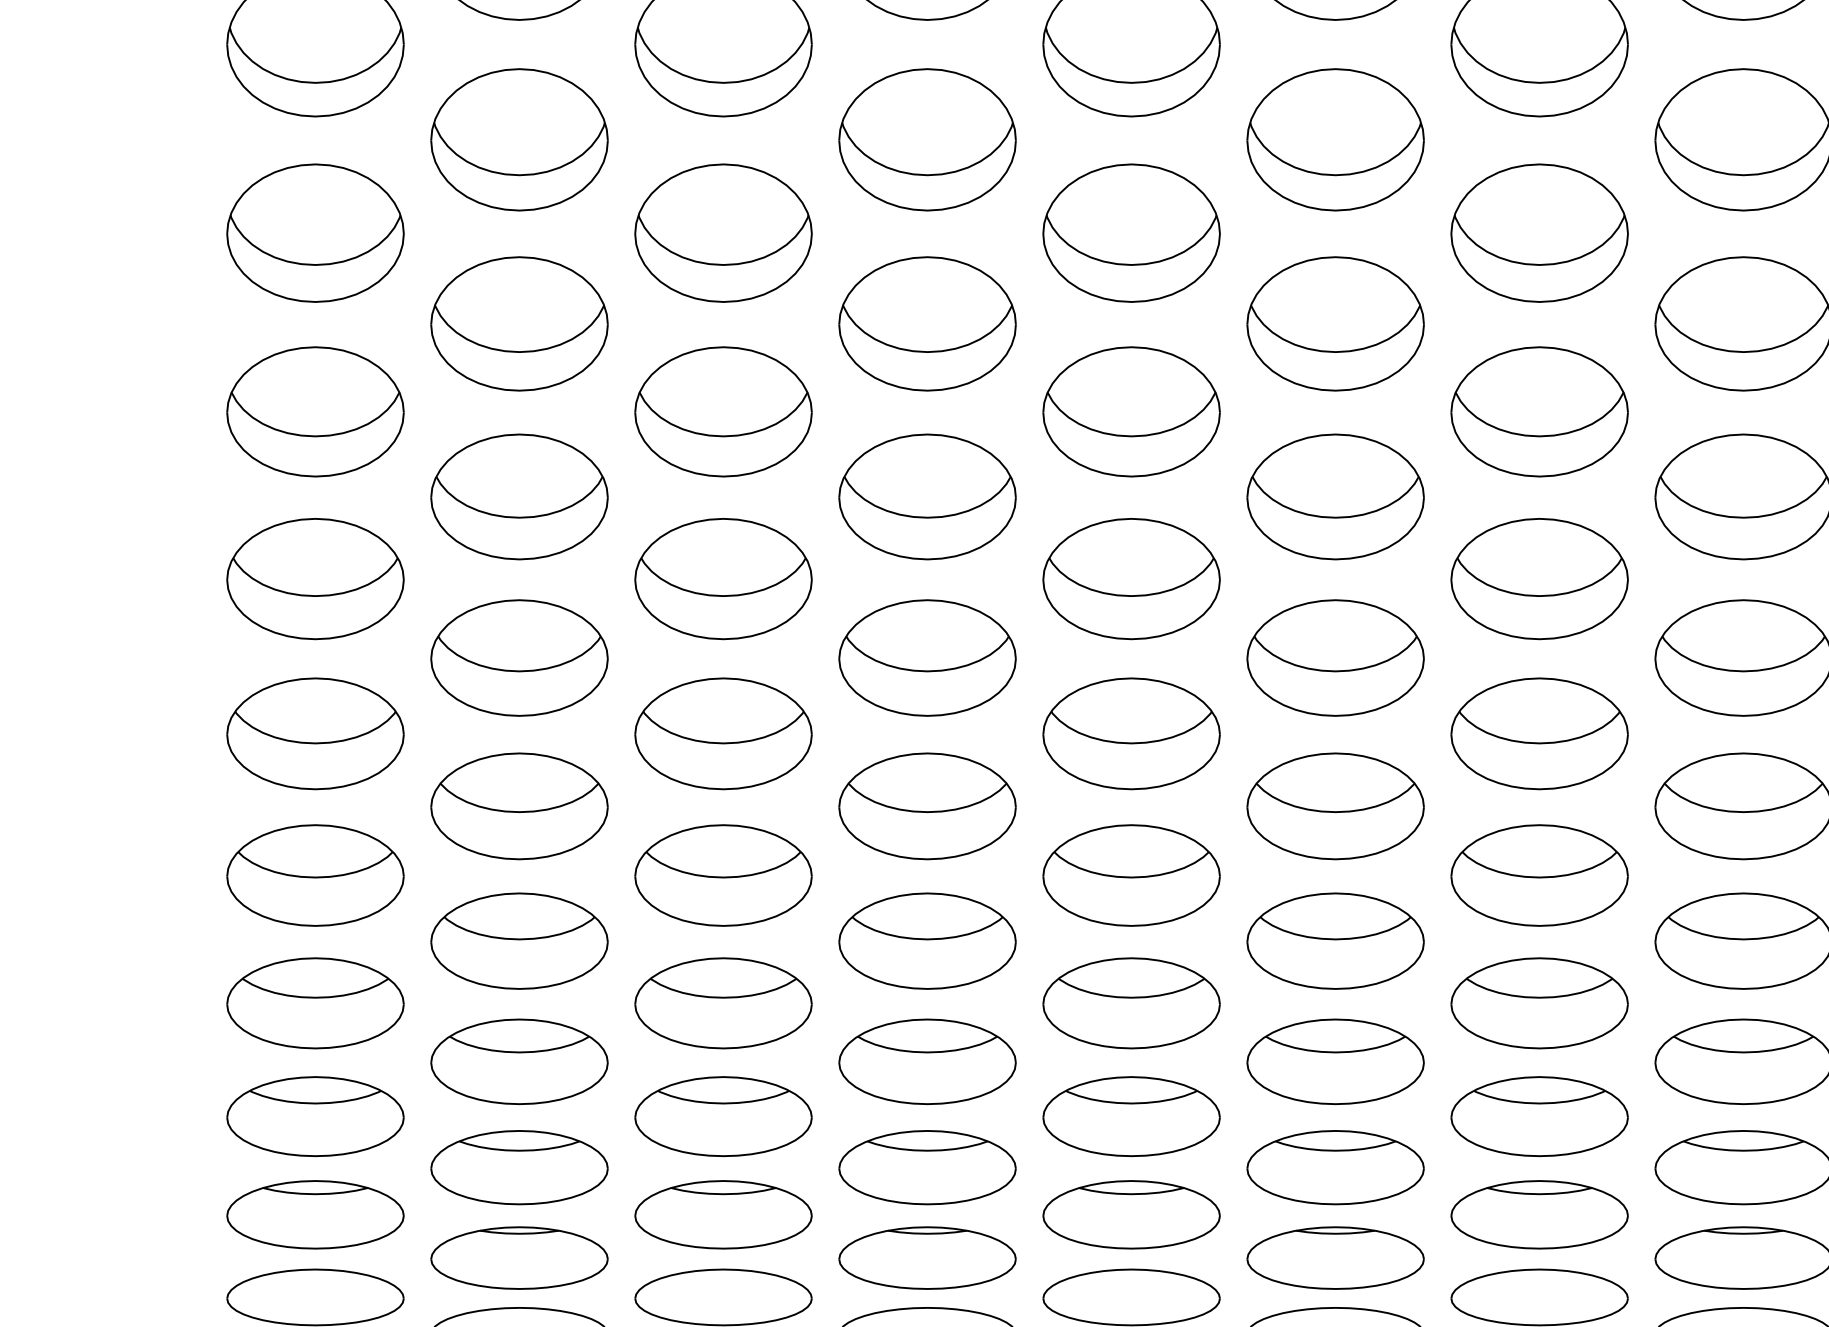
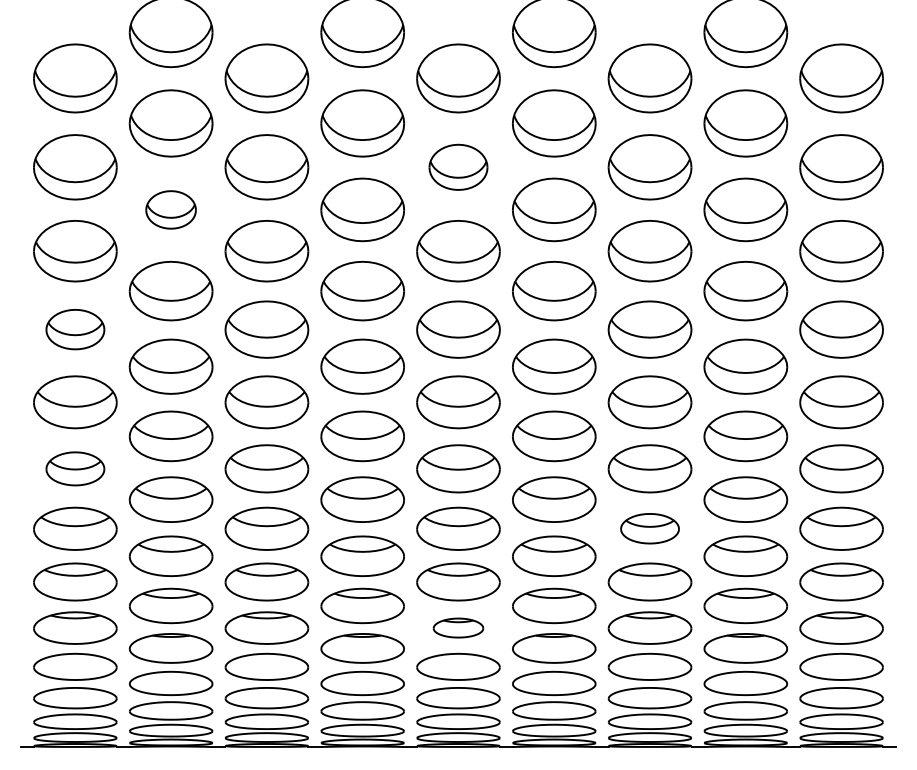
part: (1131, 233) -> (458, 167), size x0.7
part: (518, 323) -> (170, 209), size x0.6
part: (315, 578) -> (75, 329), size x0.7
part: (315, 874) -> (75, 468), size x0.7
part: (1538, 1002) -> (649, 528), size x0.7
part: (1131, 1213) -> (458, 627), size x0.6

